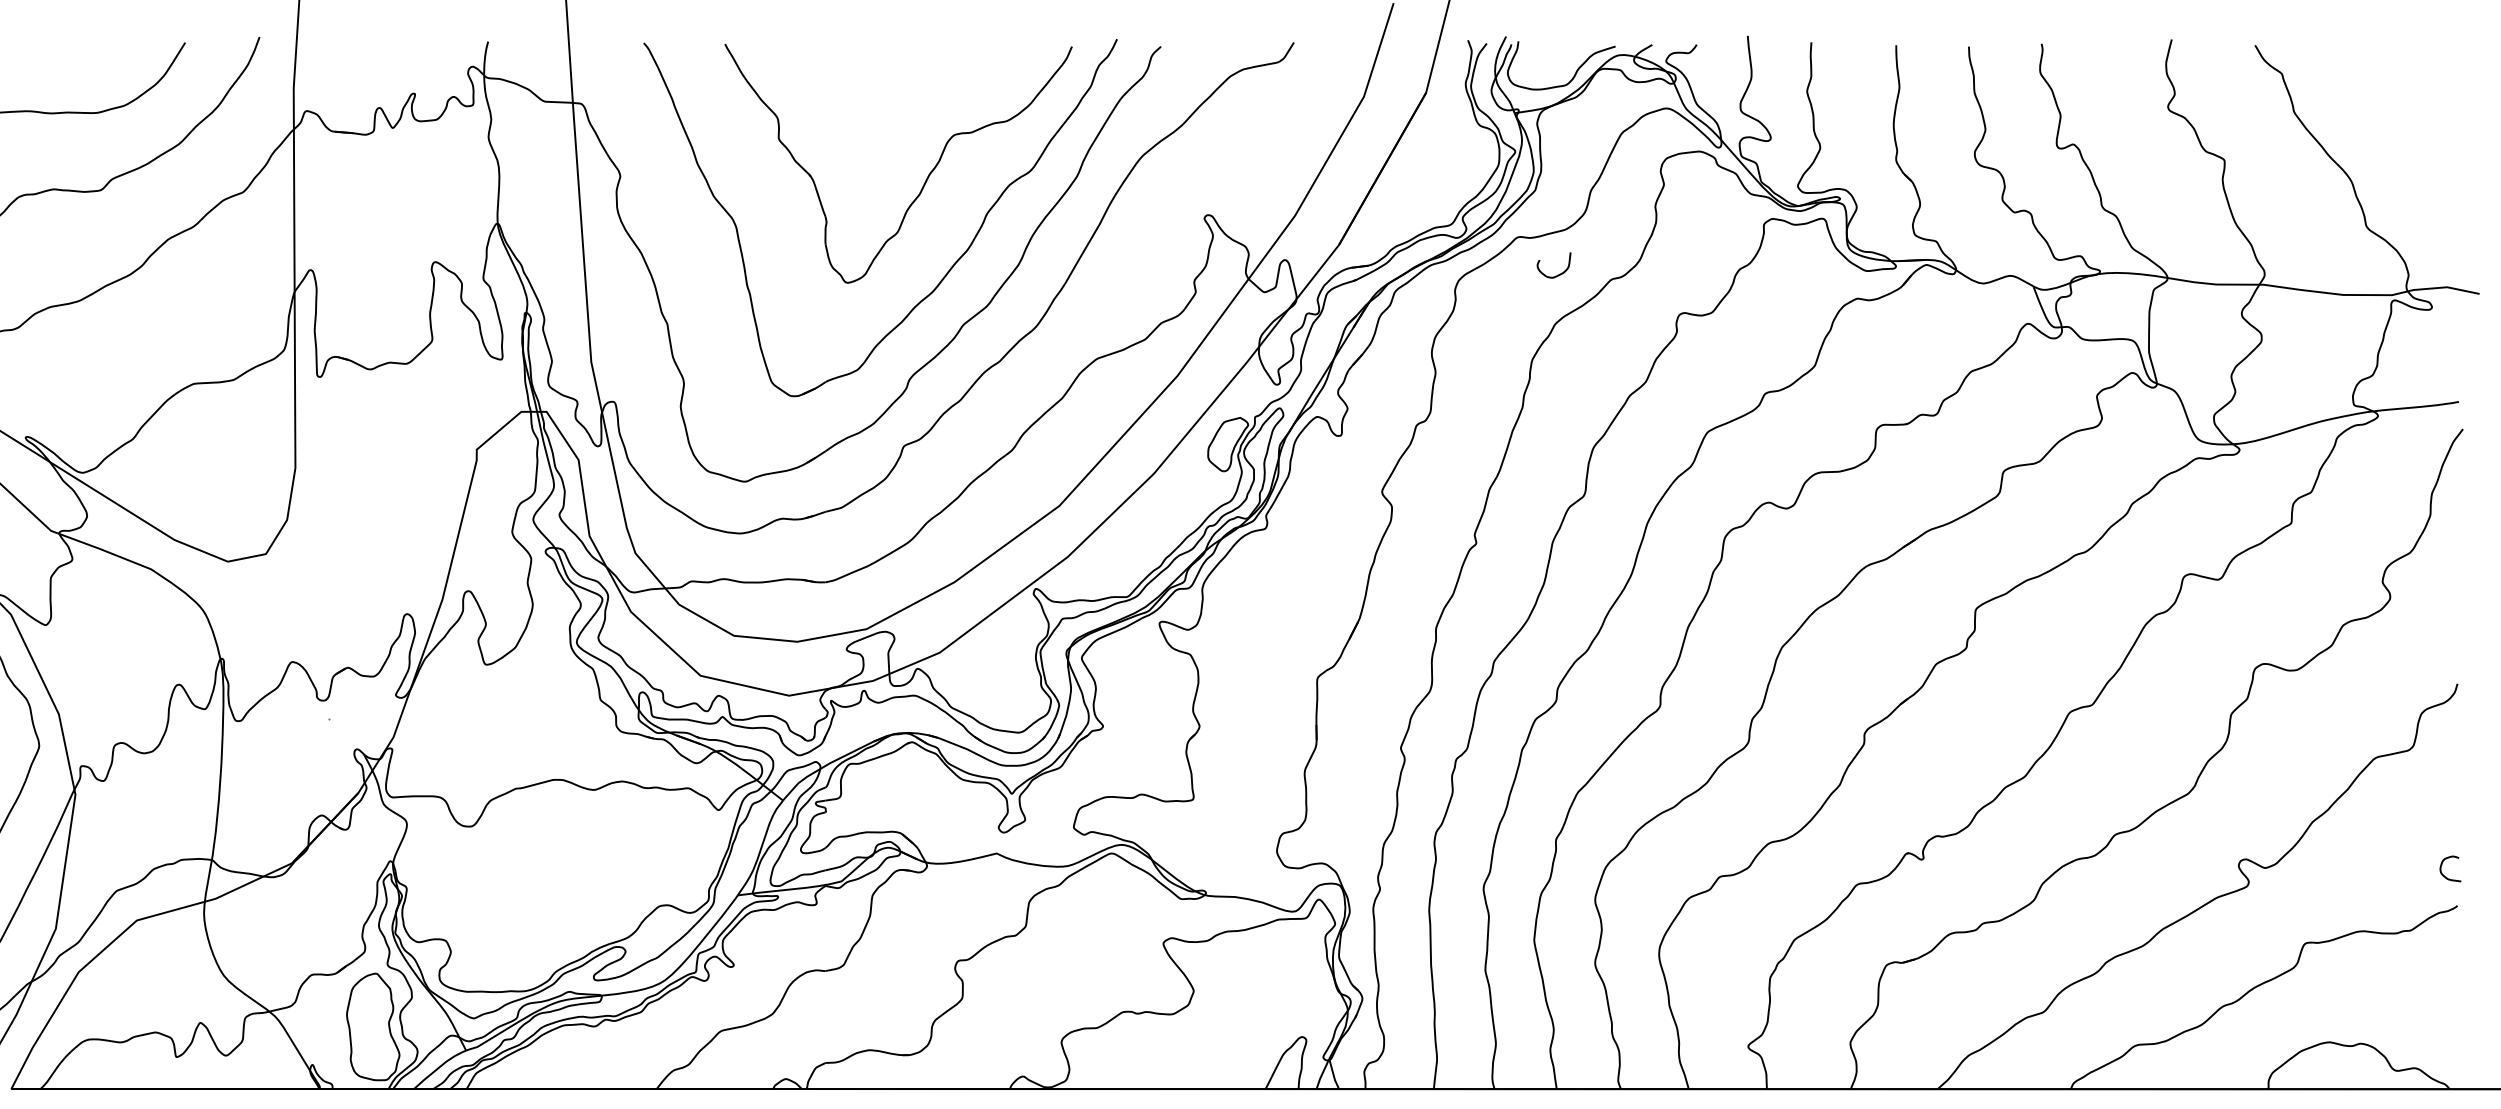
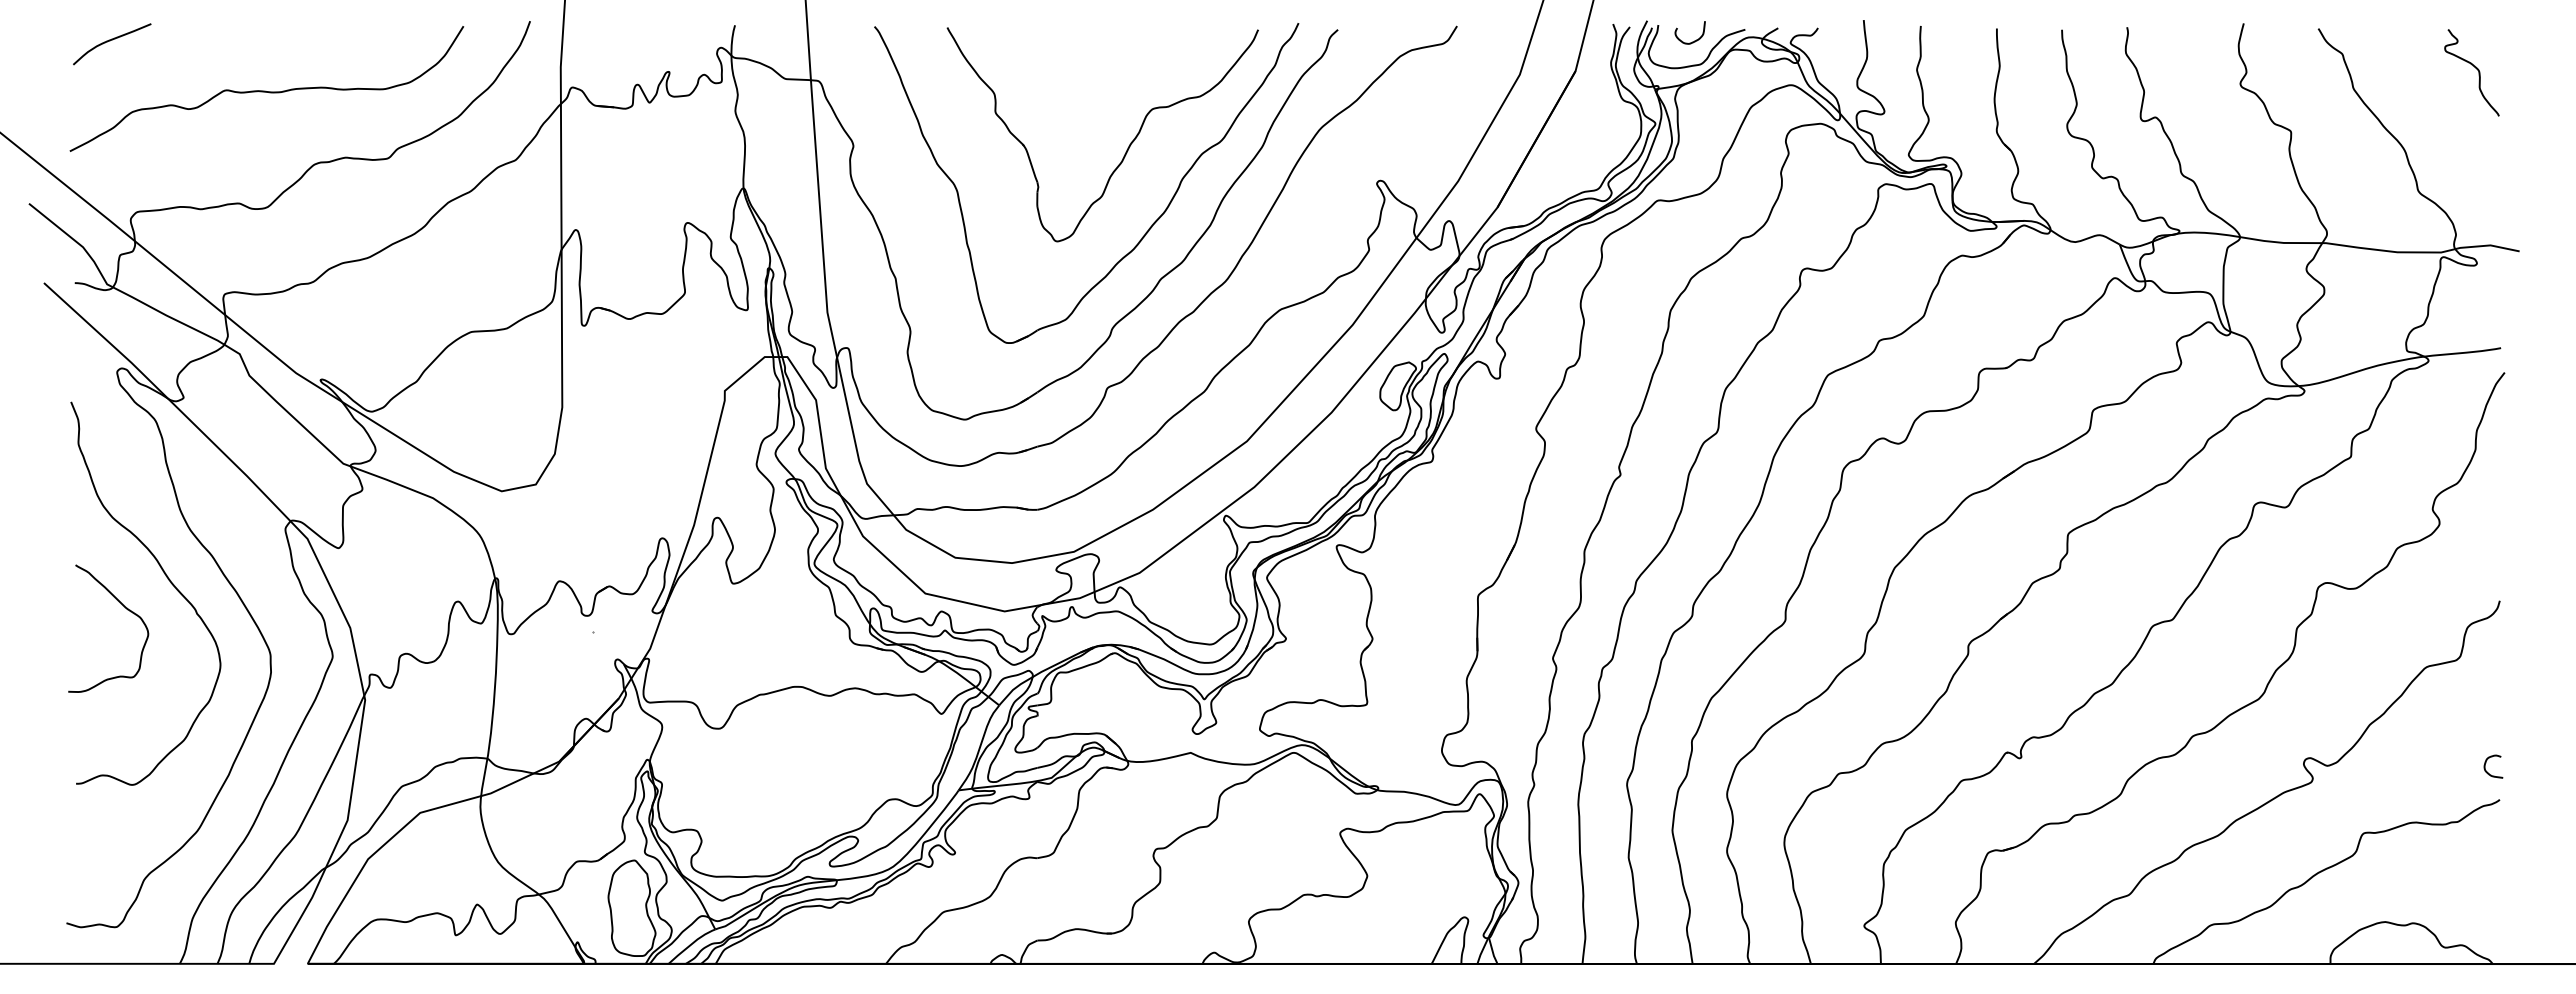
curve: (2430, 89) -> (2475, 68), added
curve: (1558, 273) -> (1694, 40), moved

